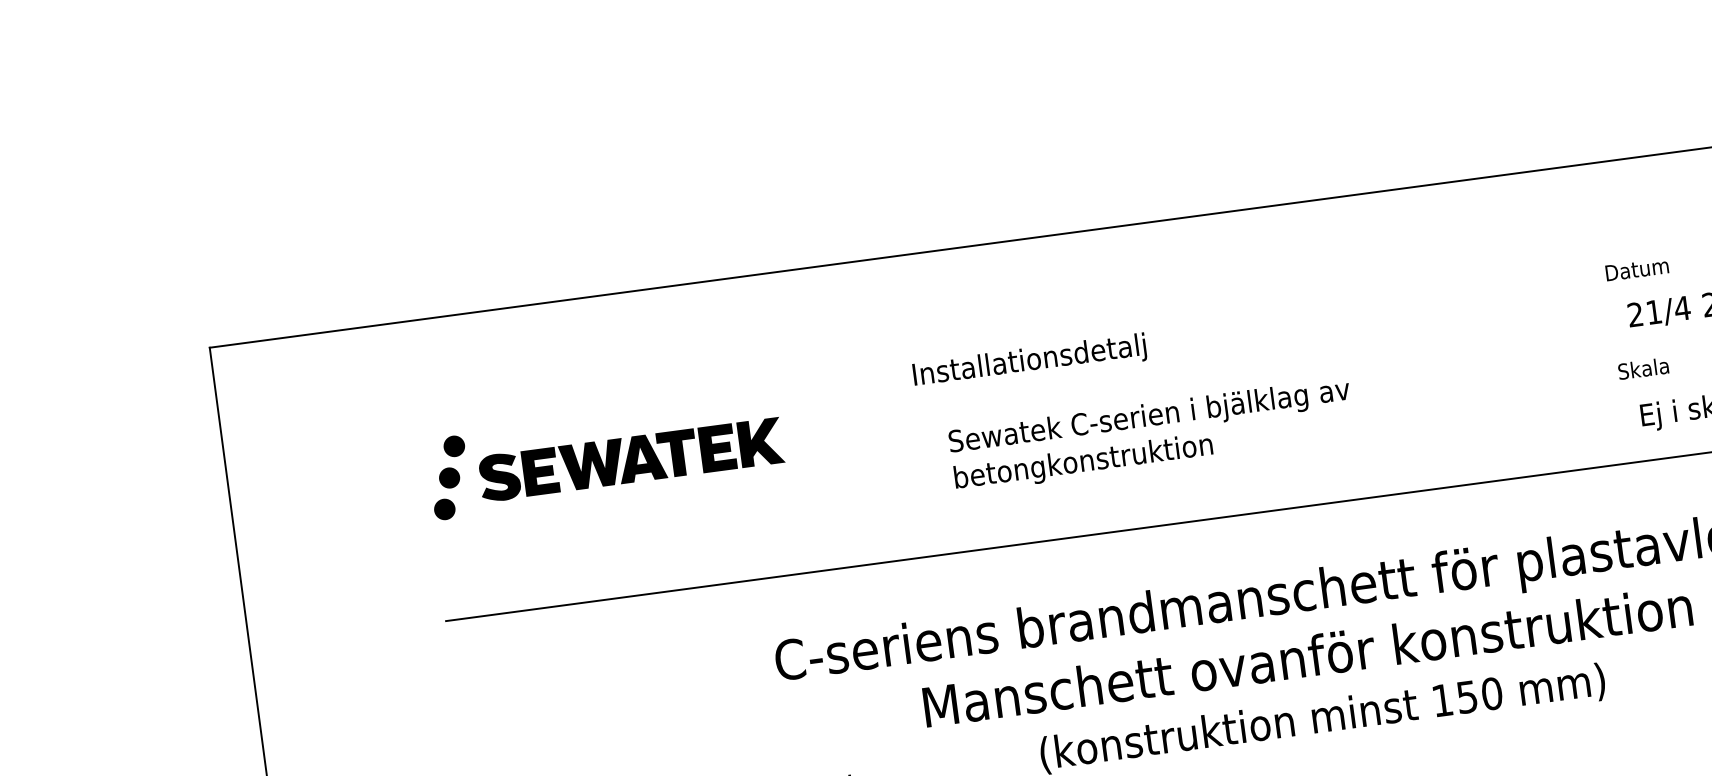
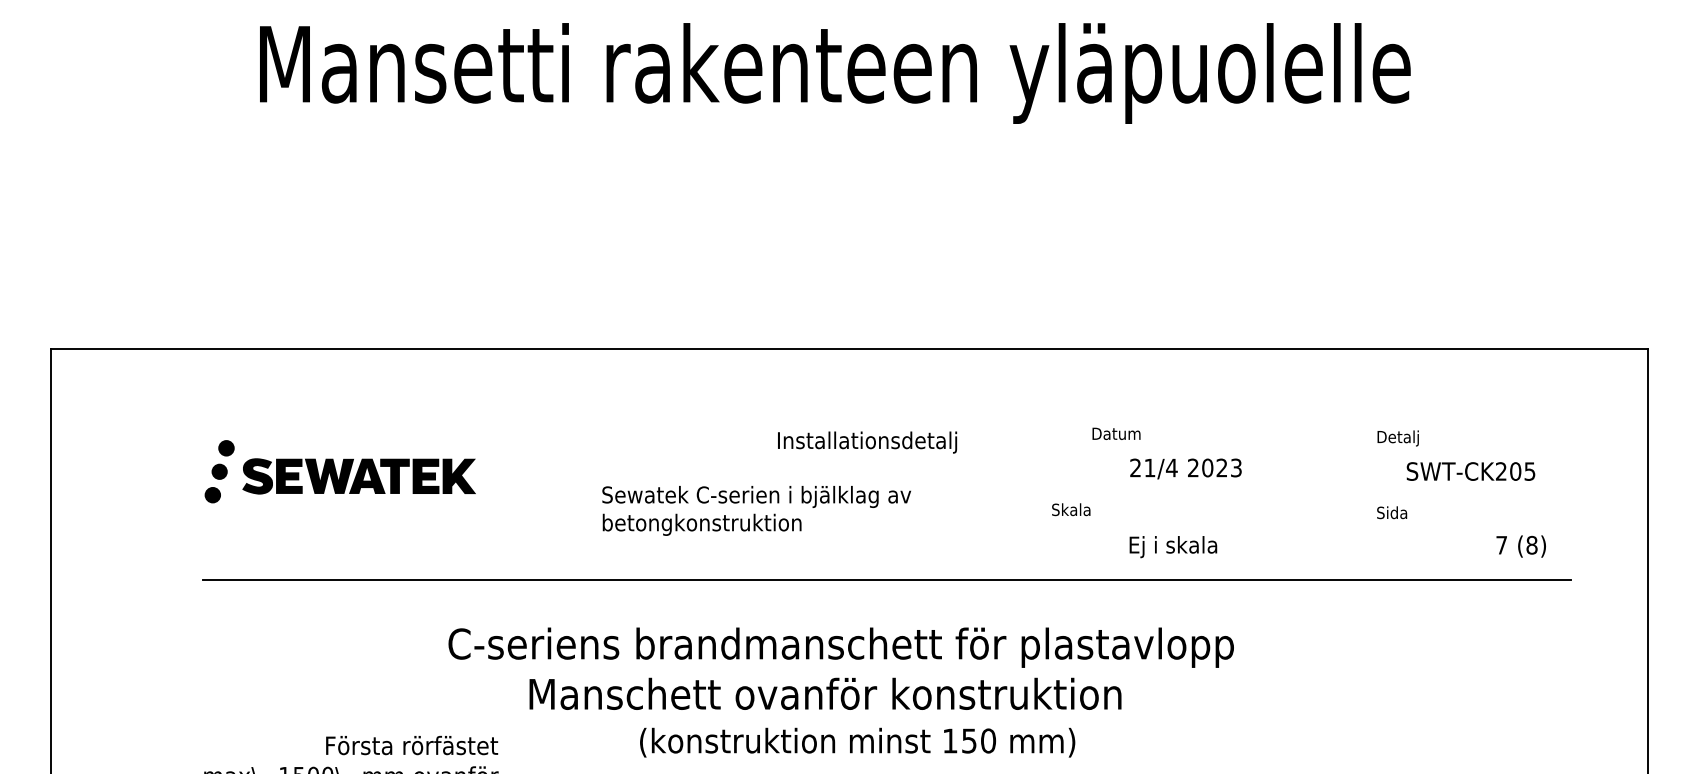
text: (1637, 269) -> (1116, 433), moved
text: (1029, 361) -> (867, 442), moved
text: (1643, 368) -> (1071, 509), moved
text: (1307, 655) -> (825, 693), moved

